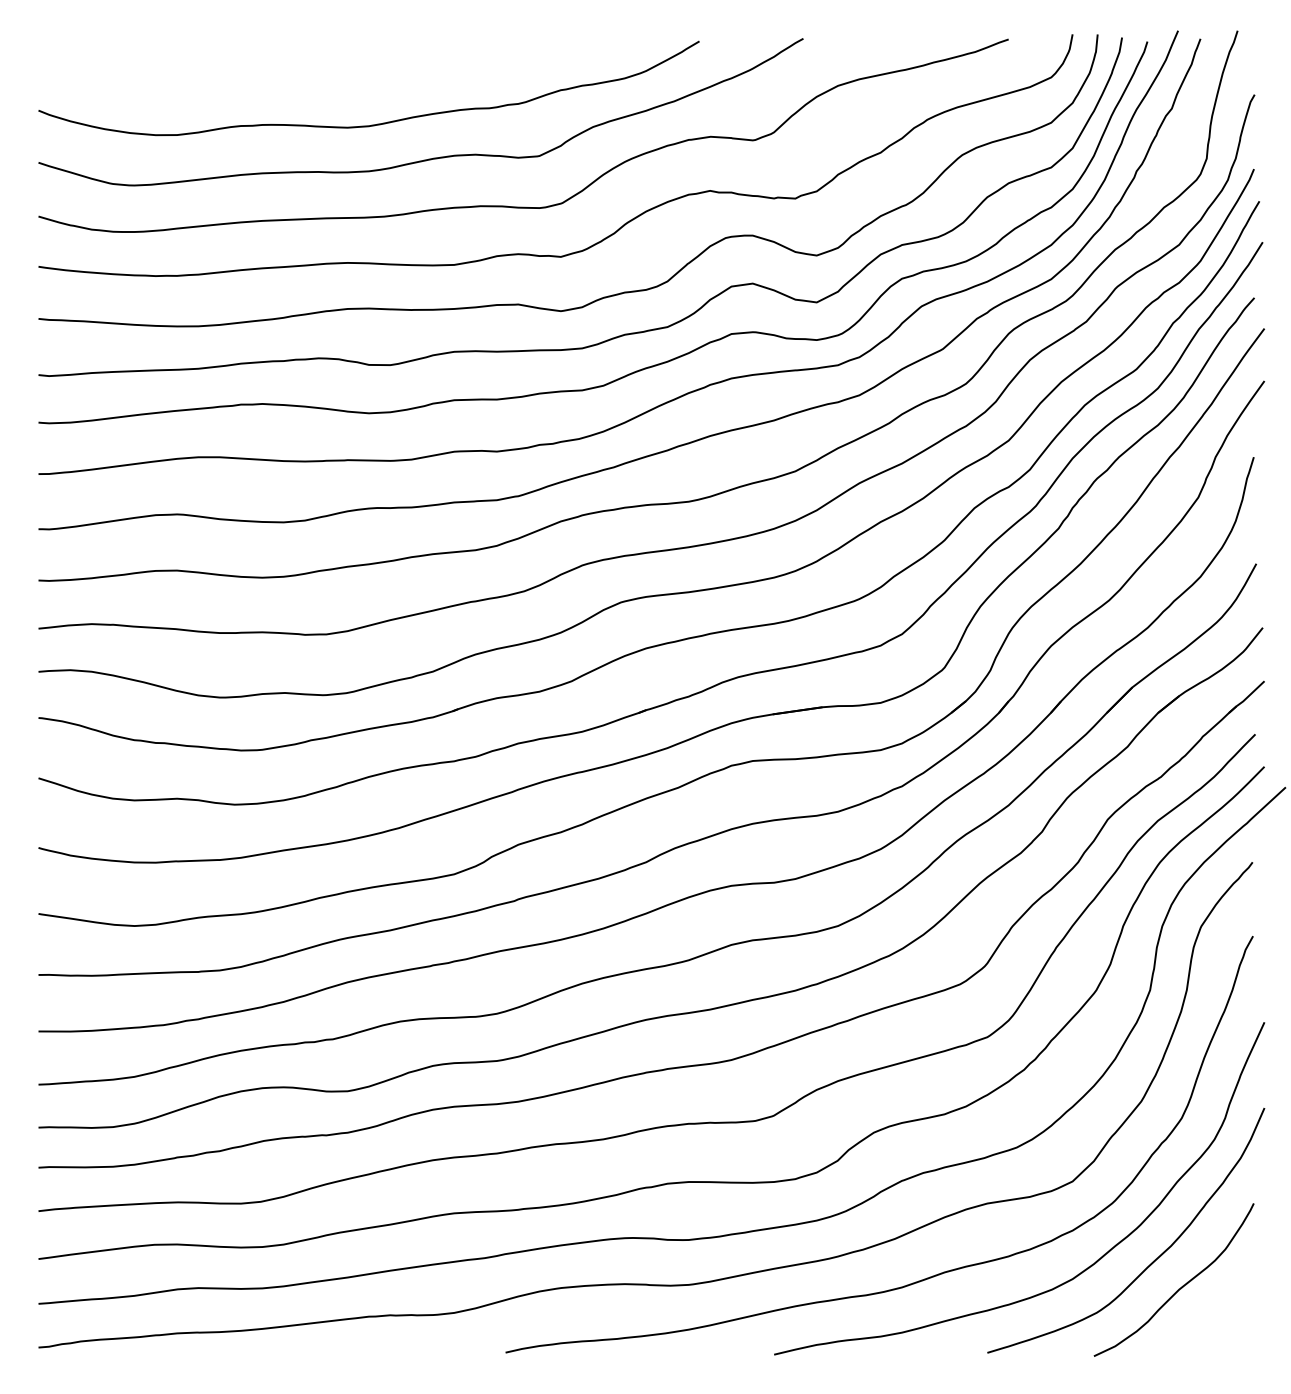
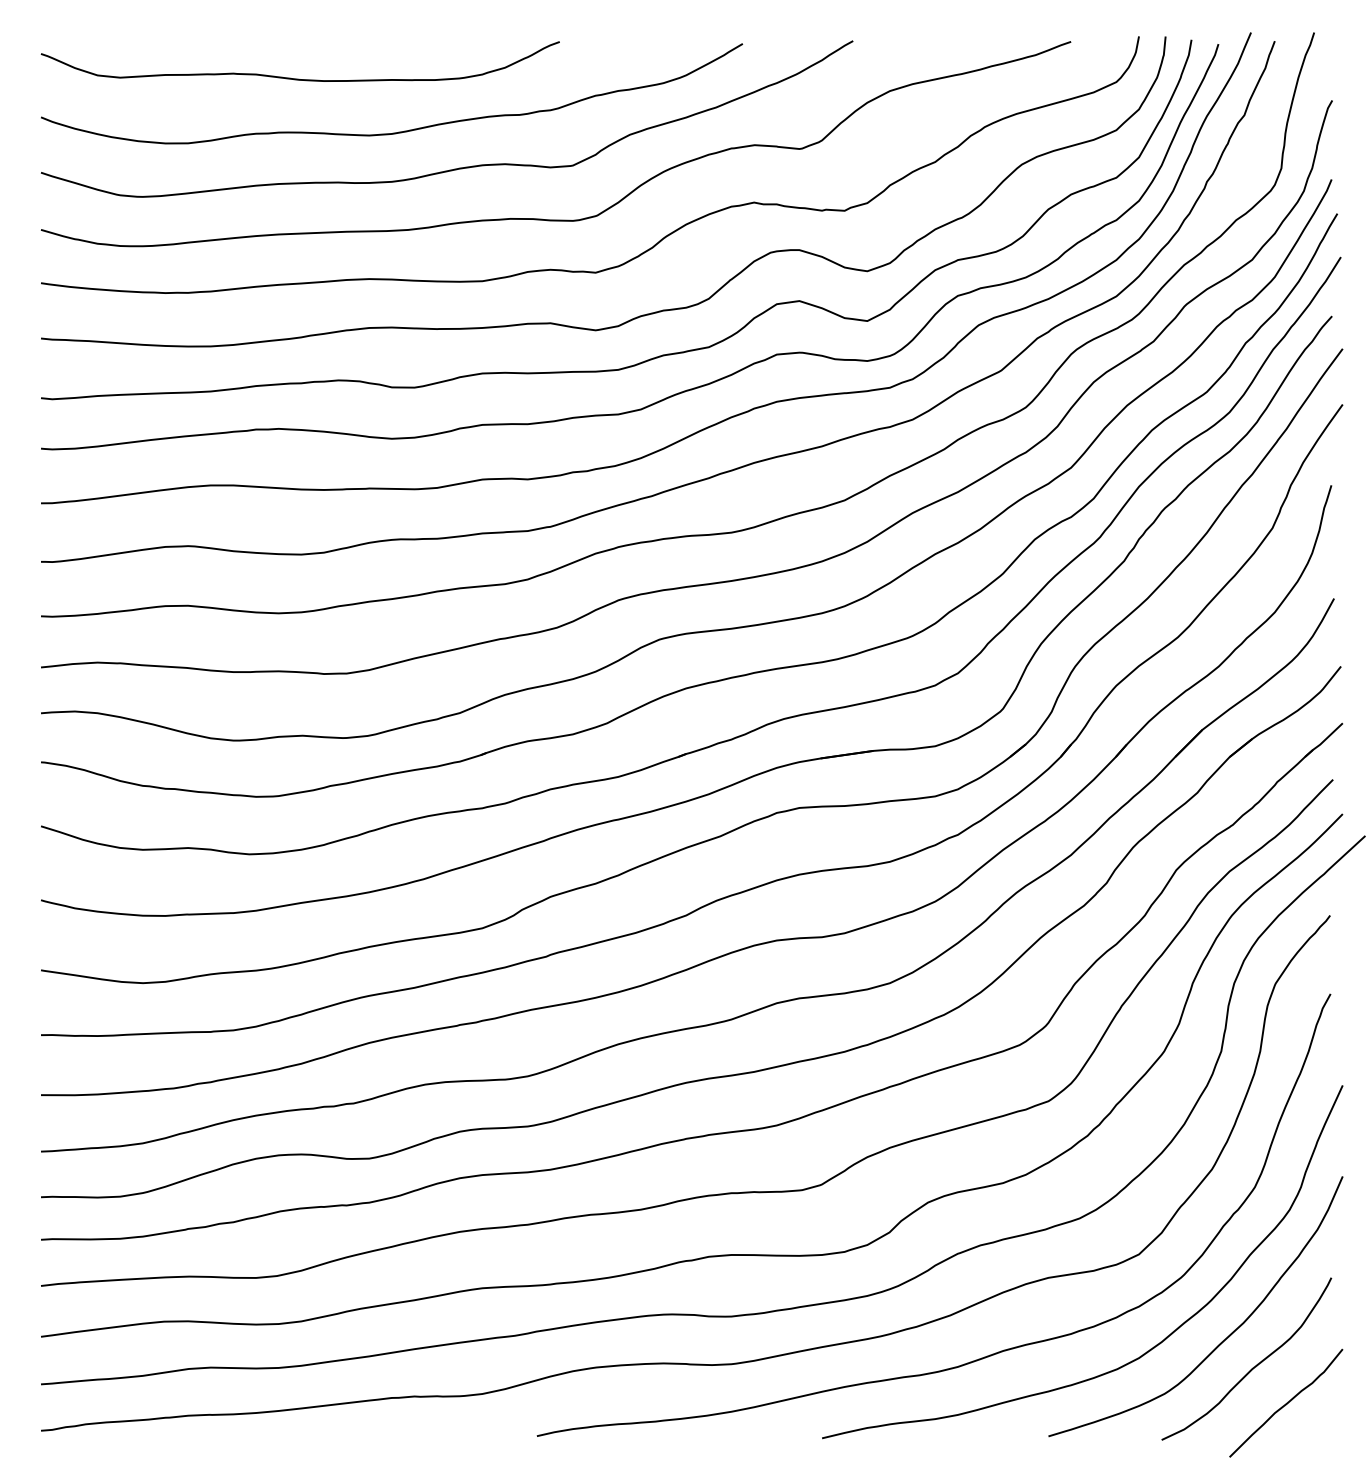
curve: (277, 73) -> (294, 77), added
curve: (1211, 1321) -> (1286, 1403), added

